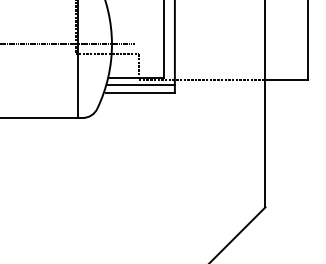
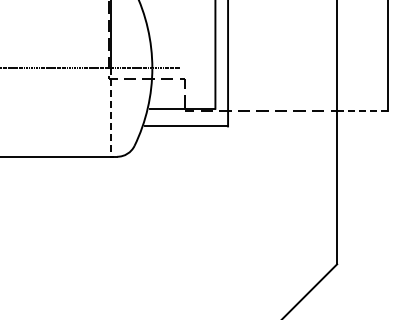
line: (286, 80) -> (362, 111), solid -> dashed
line: (77, 82) -> (110, 113), solid -> dashed
line: (141, 85) -> (187, 117), removed

